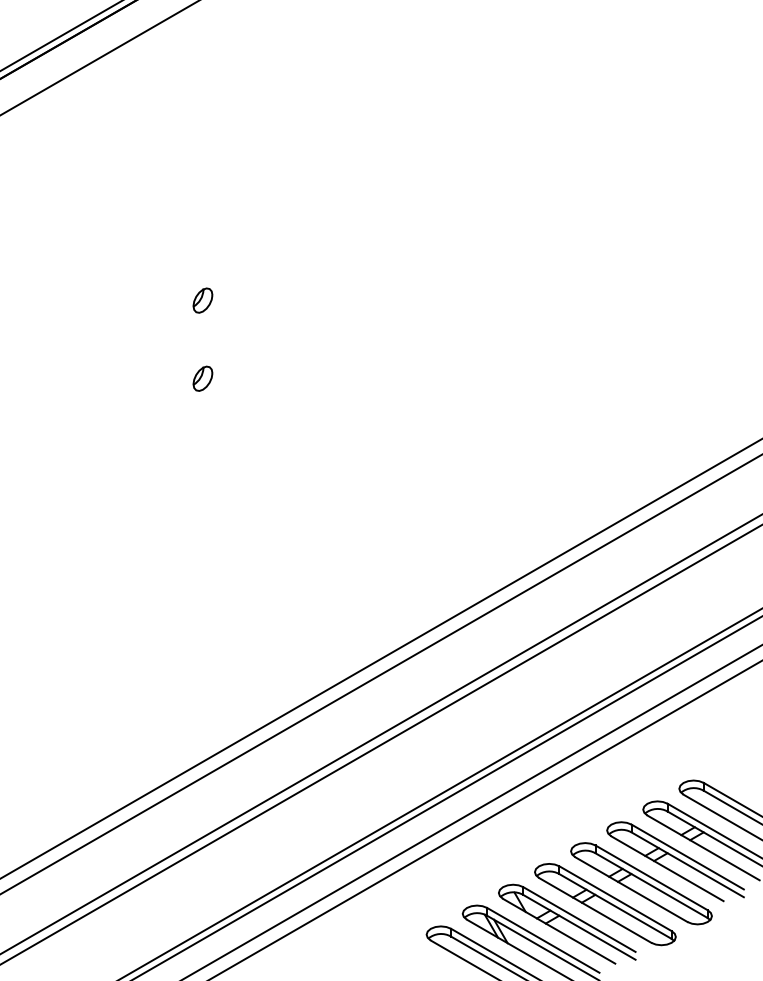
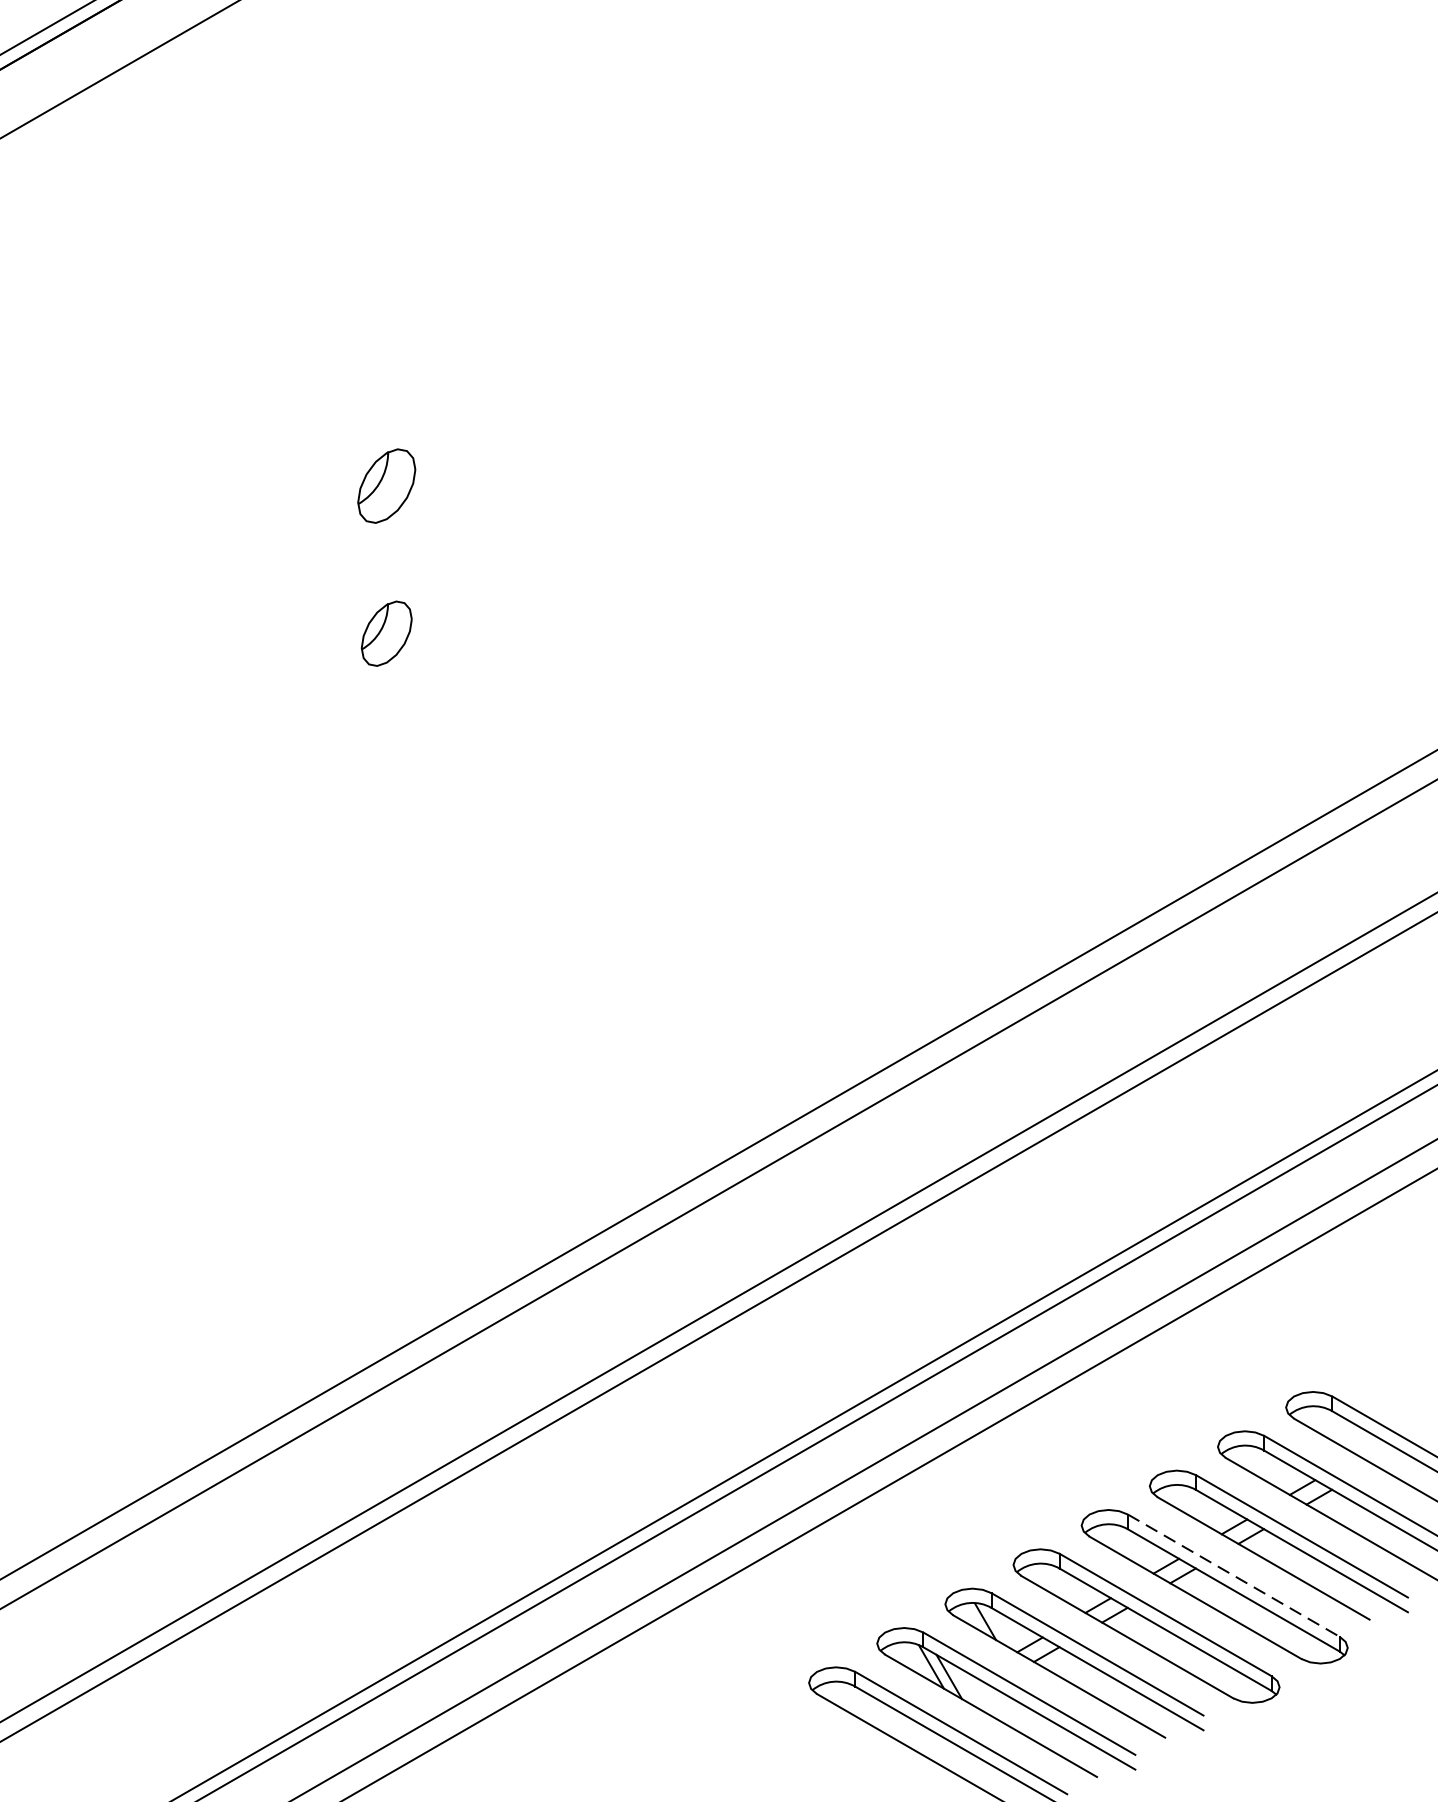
part: (202, 300) -> (385, 485), size x1.6
part: (202, 378) -> (385, 632), size x1.4
line: (651, 877) -> (1233, 1574), solid -> dashed

